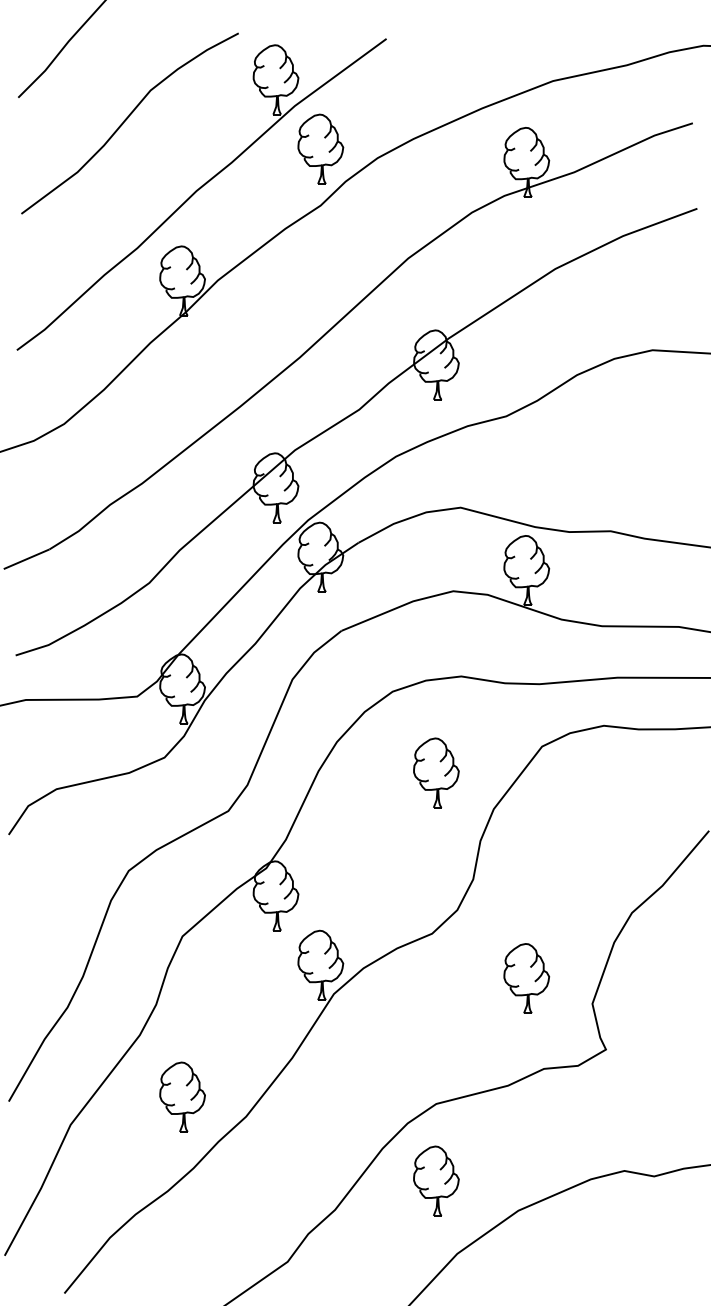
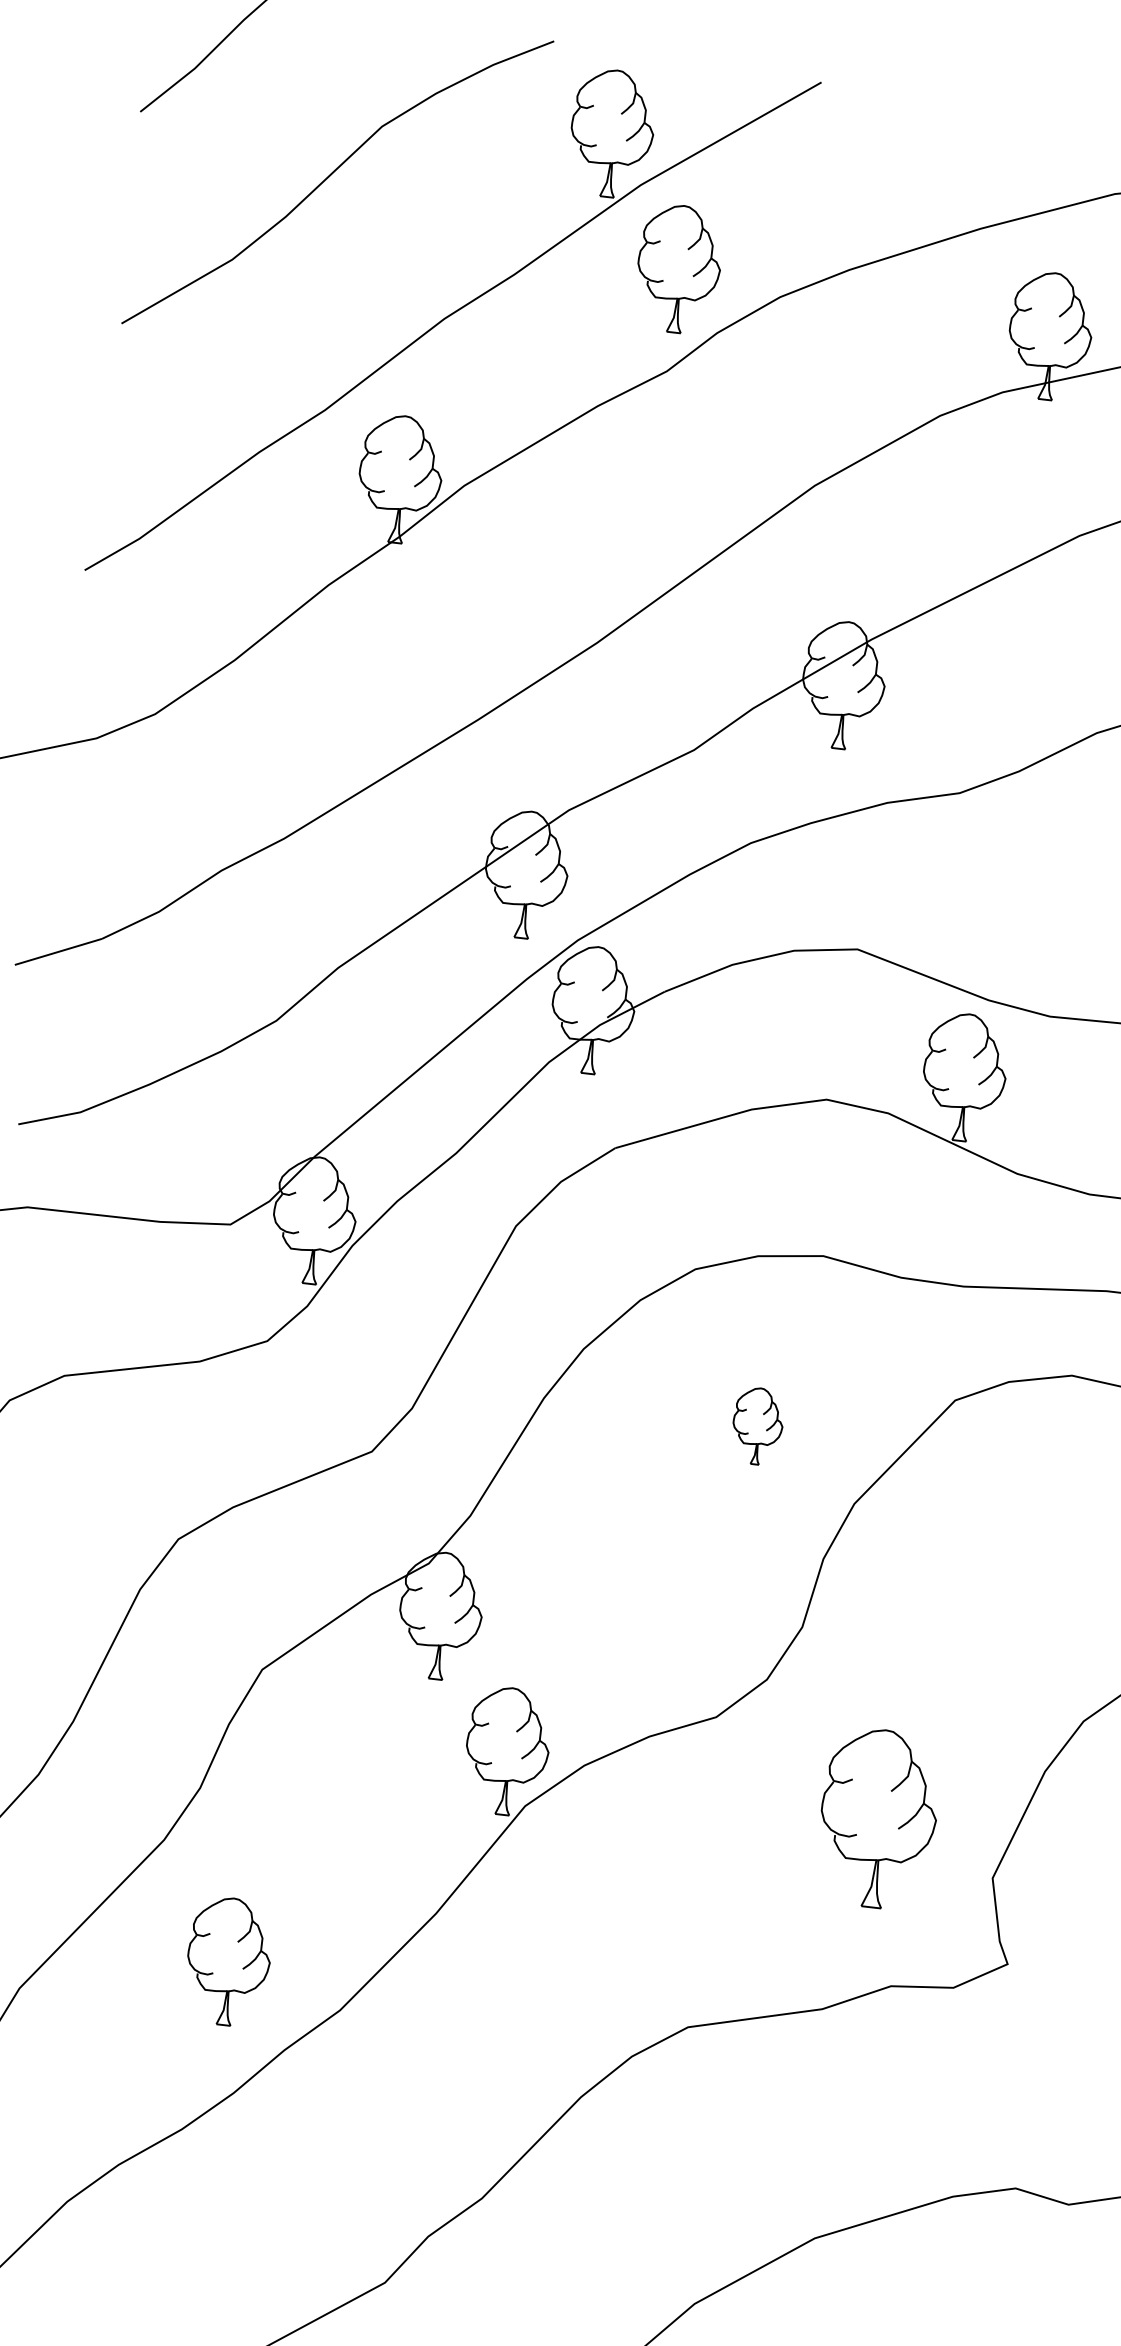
part: (436, 772) -> (758, 1425), size x0.6
part: (526, 978) -> (878, 1818), size x1.4
part: (436, 1180) -> (672, 2166), removed

